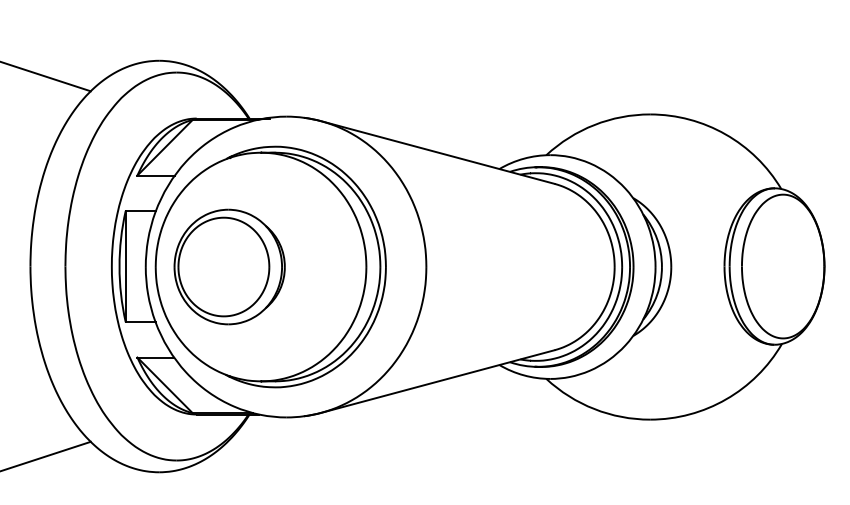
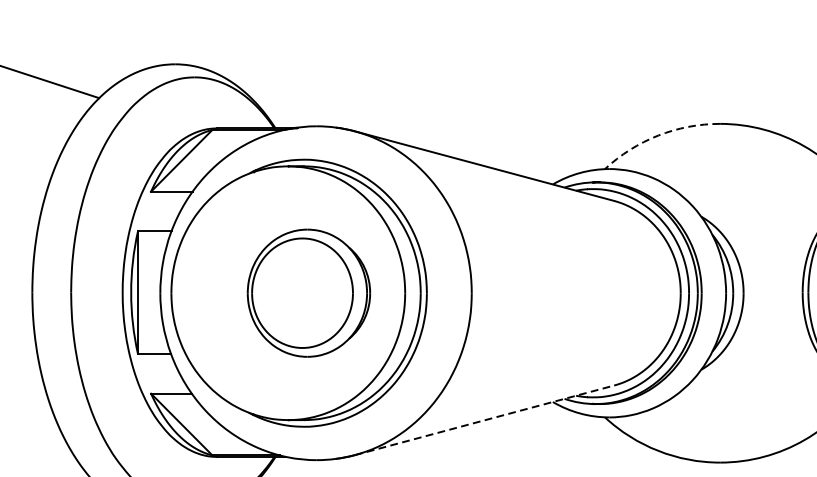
arc: (594, 125) -> (658, 136), solid -> dashed
part: (229, 266) -> (308, 292), moved
line: (437, 381) -> (484, 420), solid -> dashed

